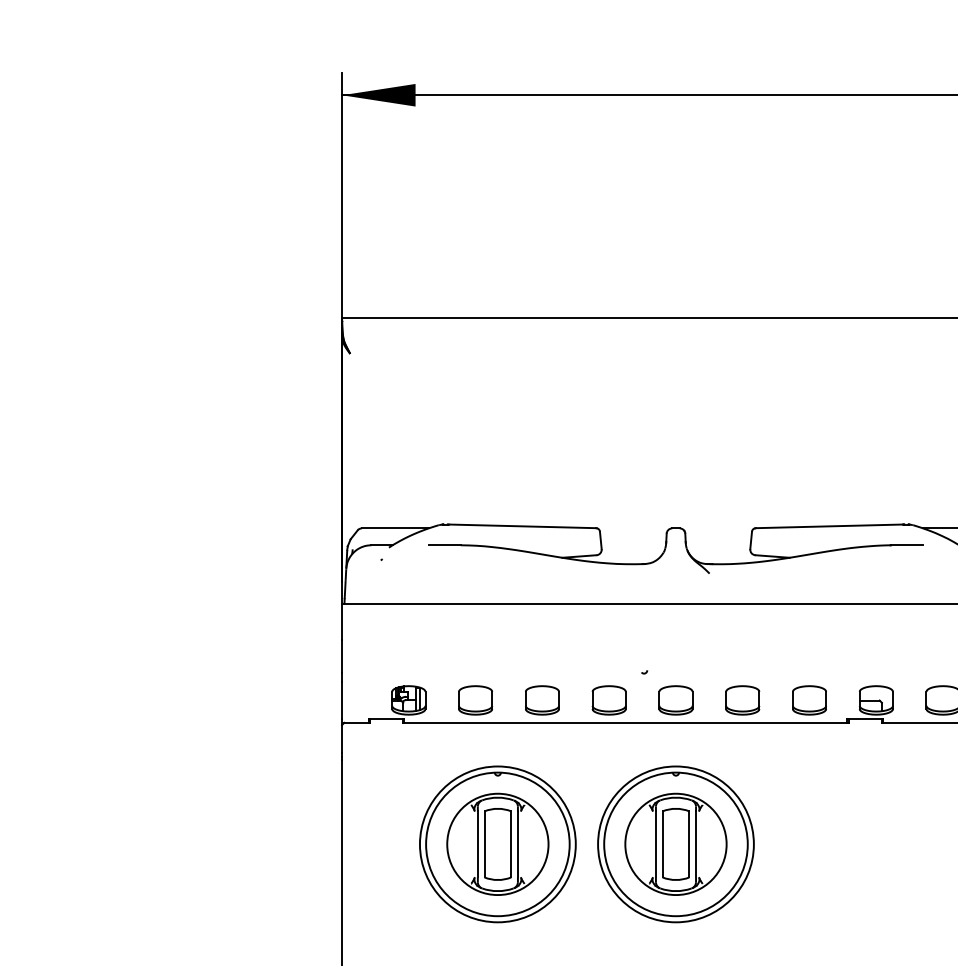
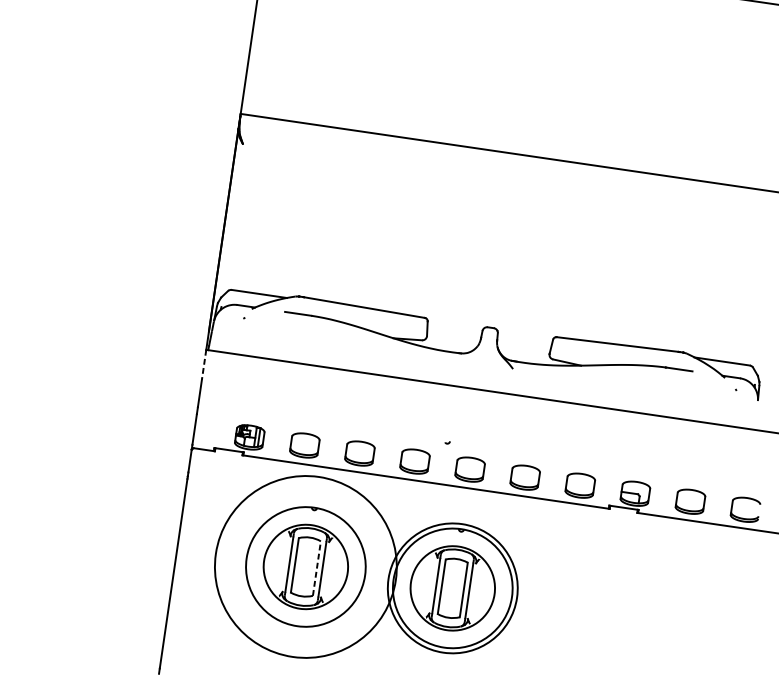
line: (342, 622) -> (204, 365), solid -> dashed
line: (511, 843) -> (317, 567), solid -> dashed
circle: (497, 844) -> (305, 567), size x1.4

